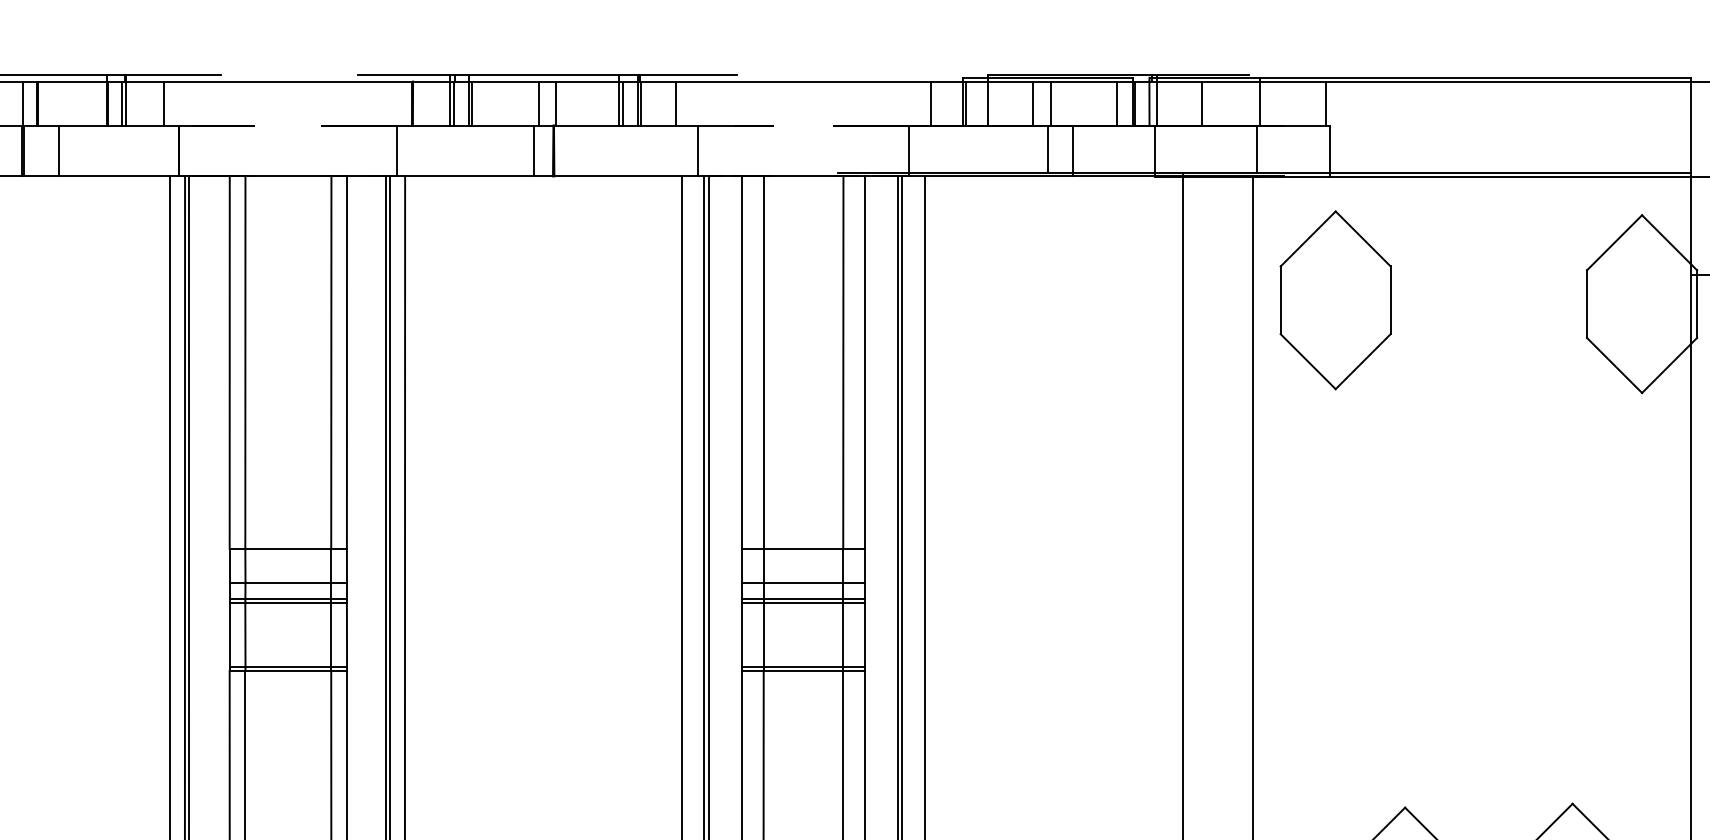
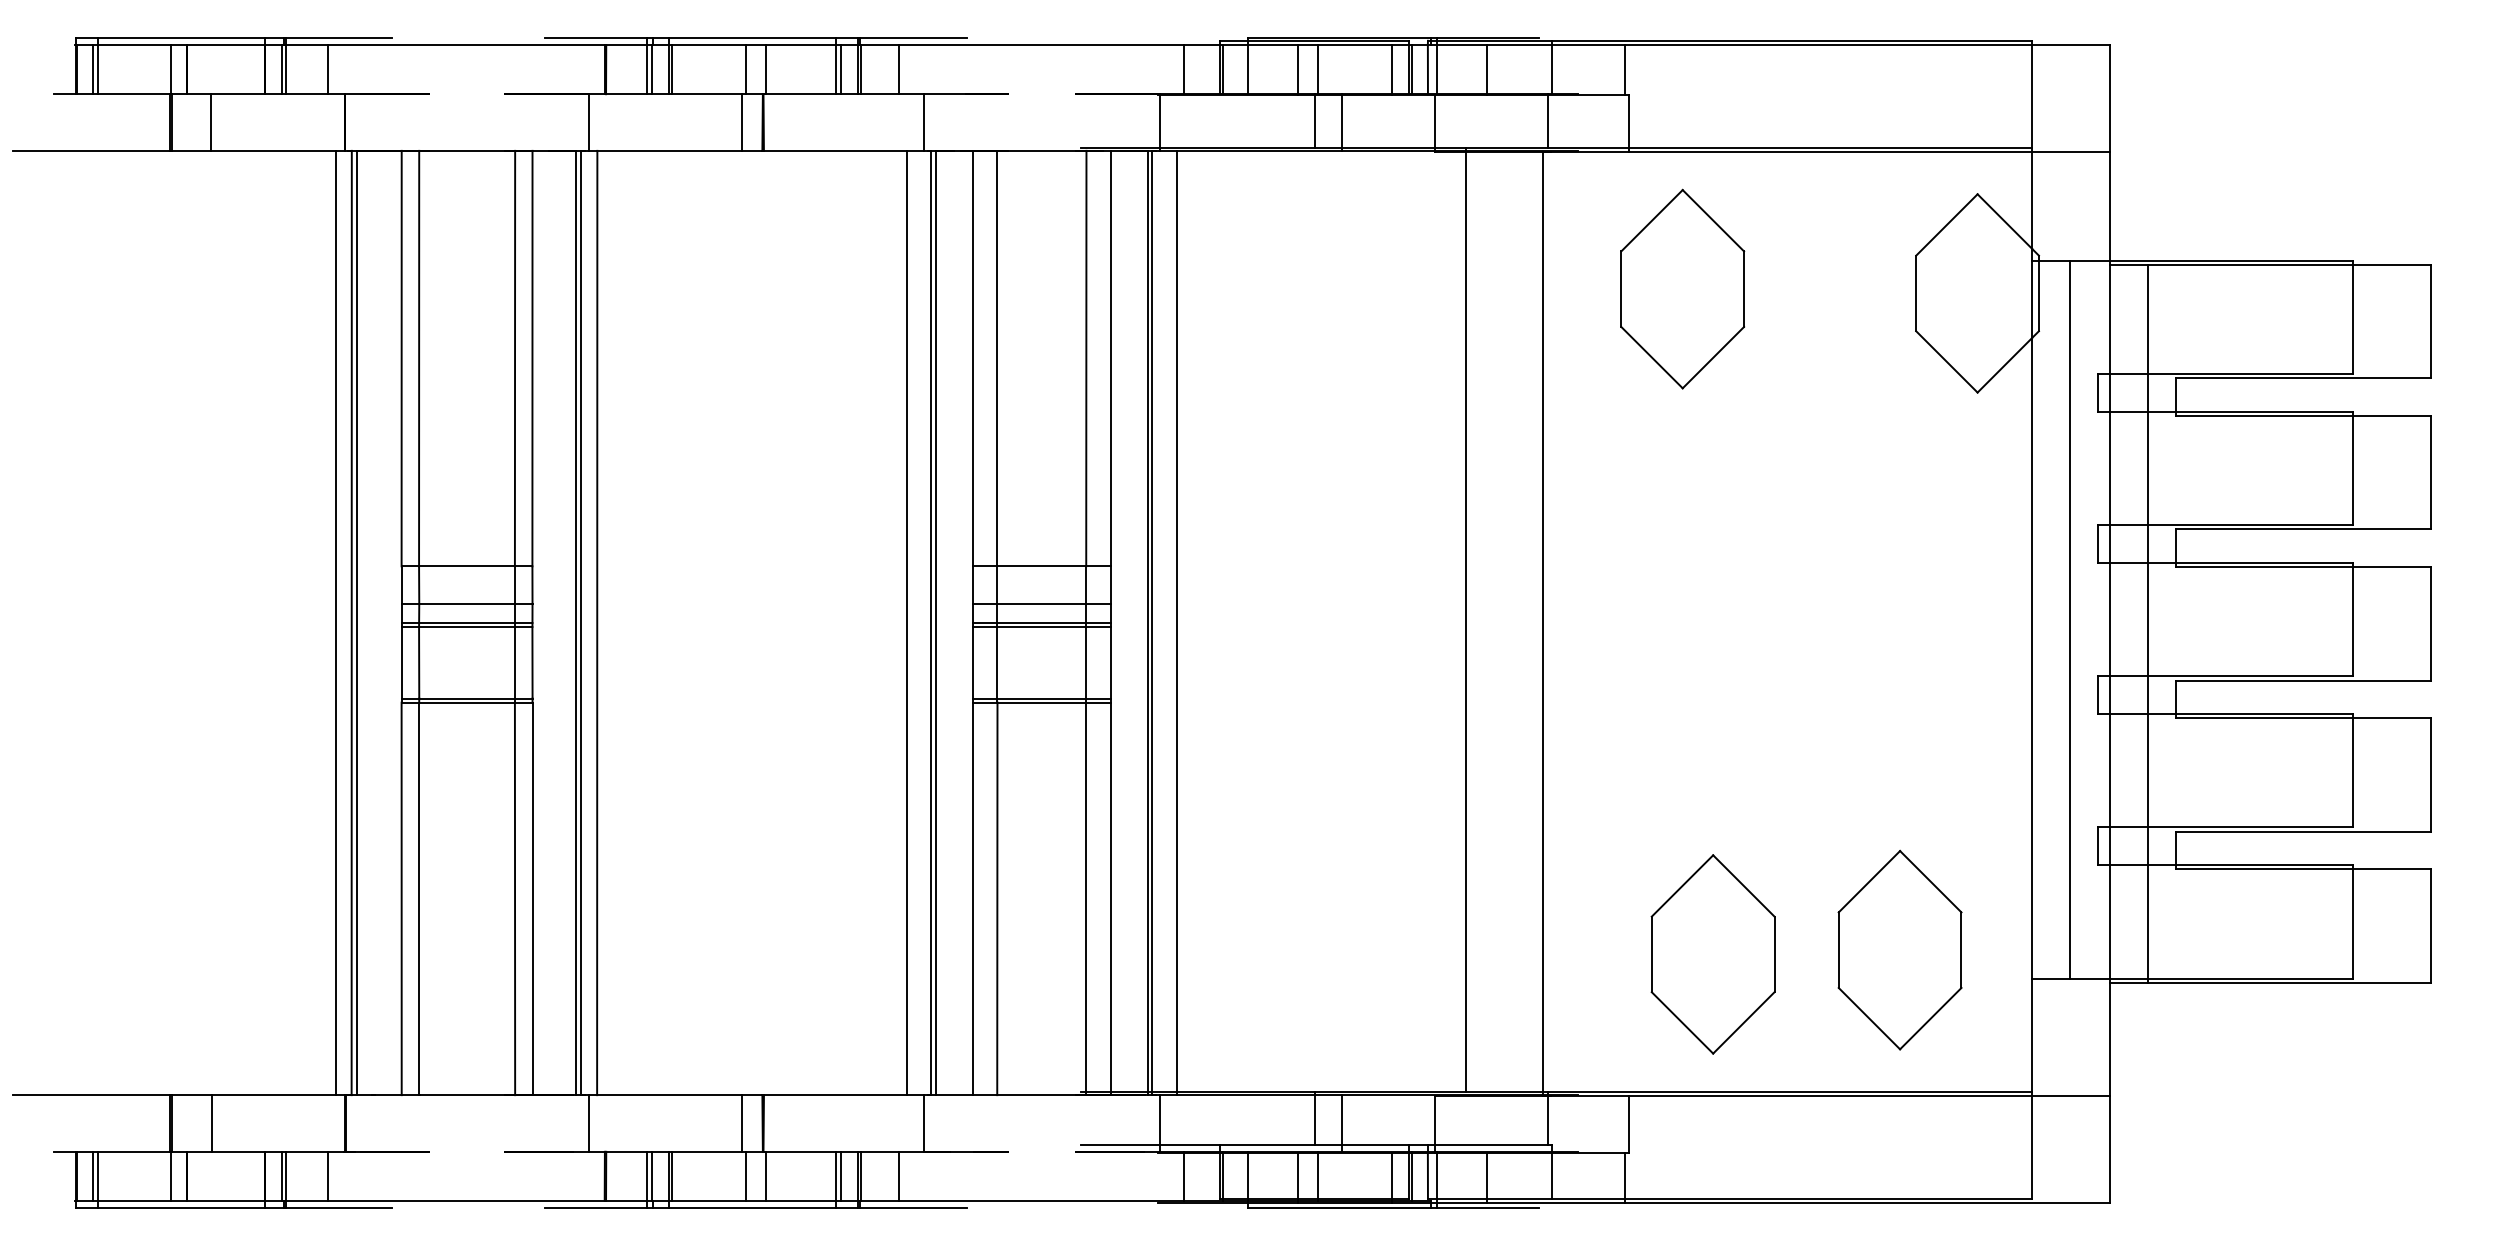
part: (1335, 299) -> (1682, 288), moved

